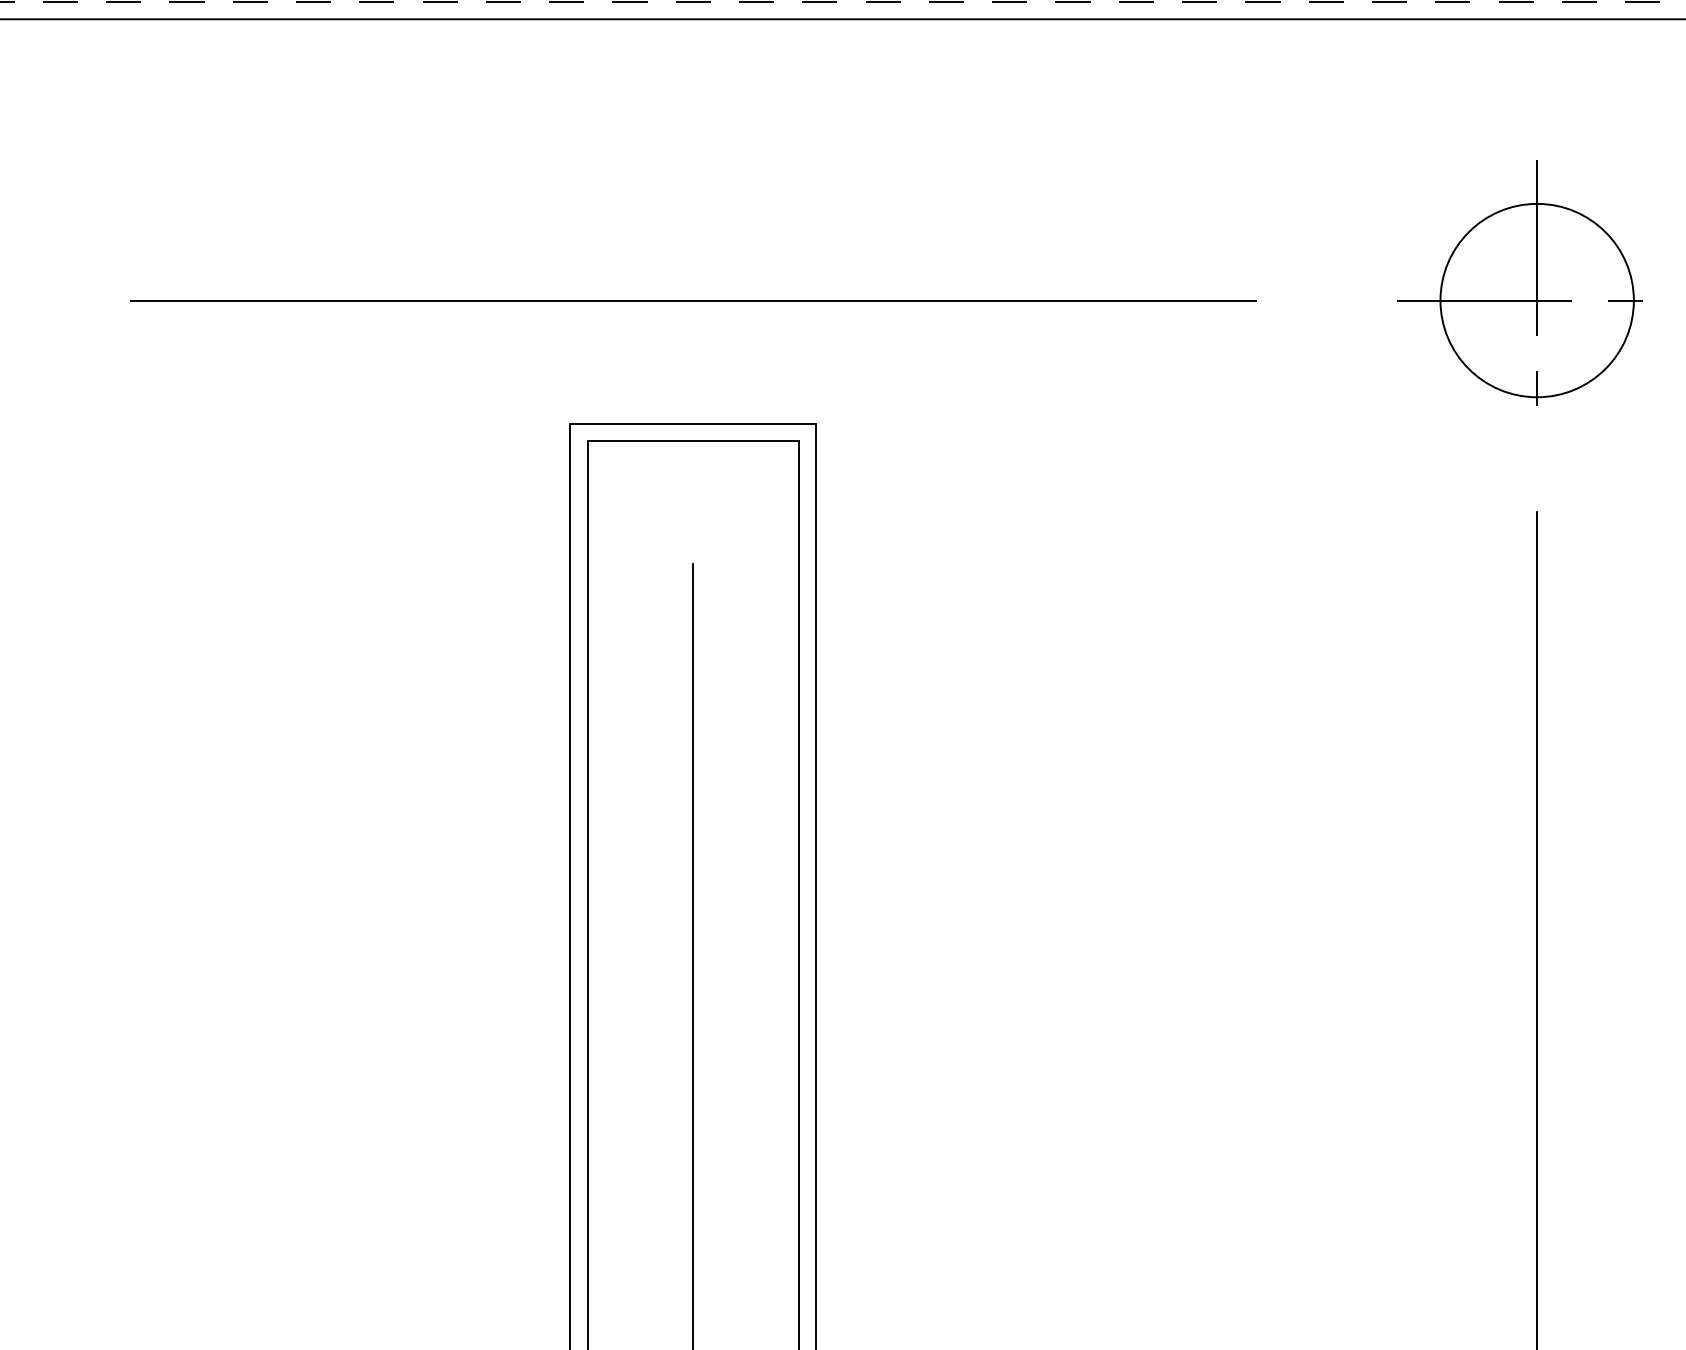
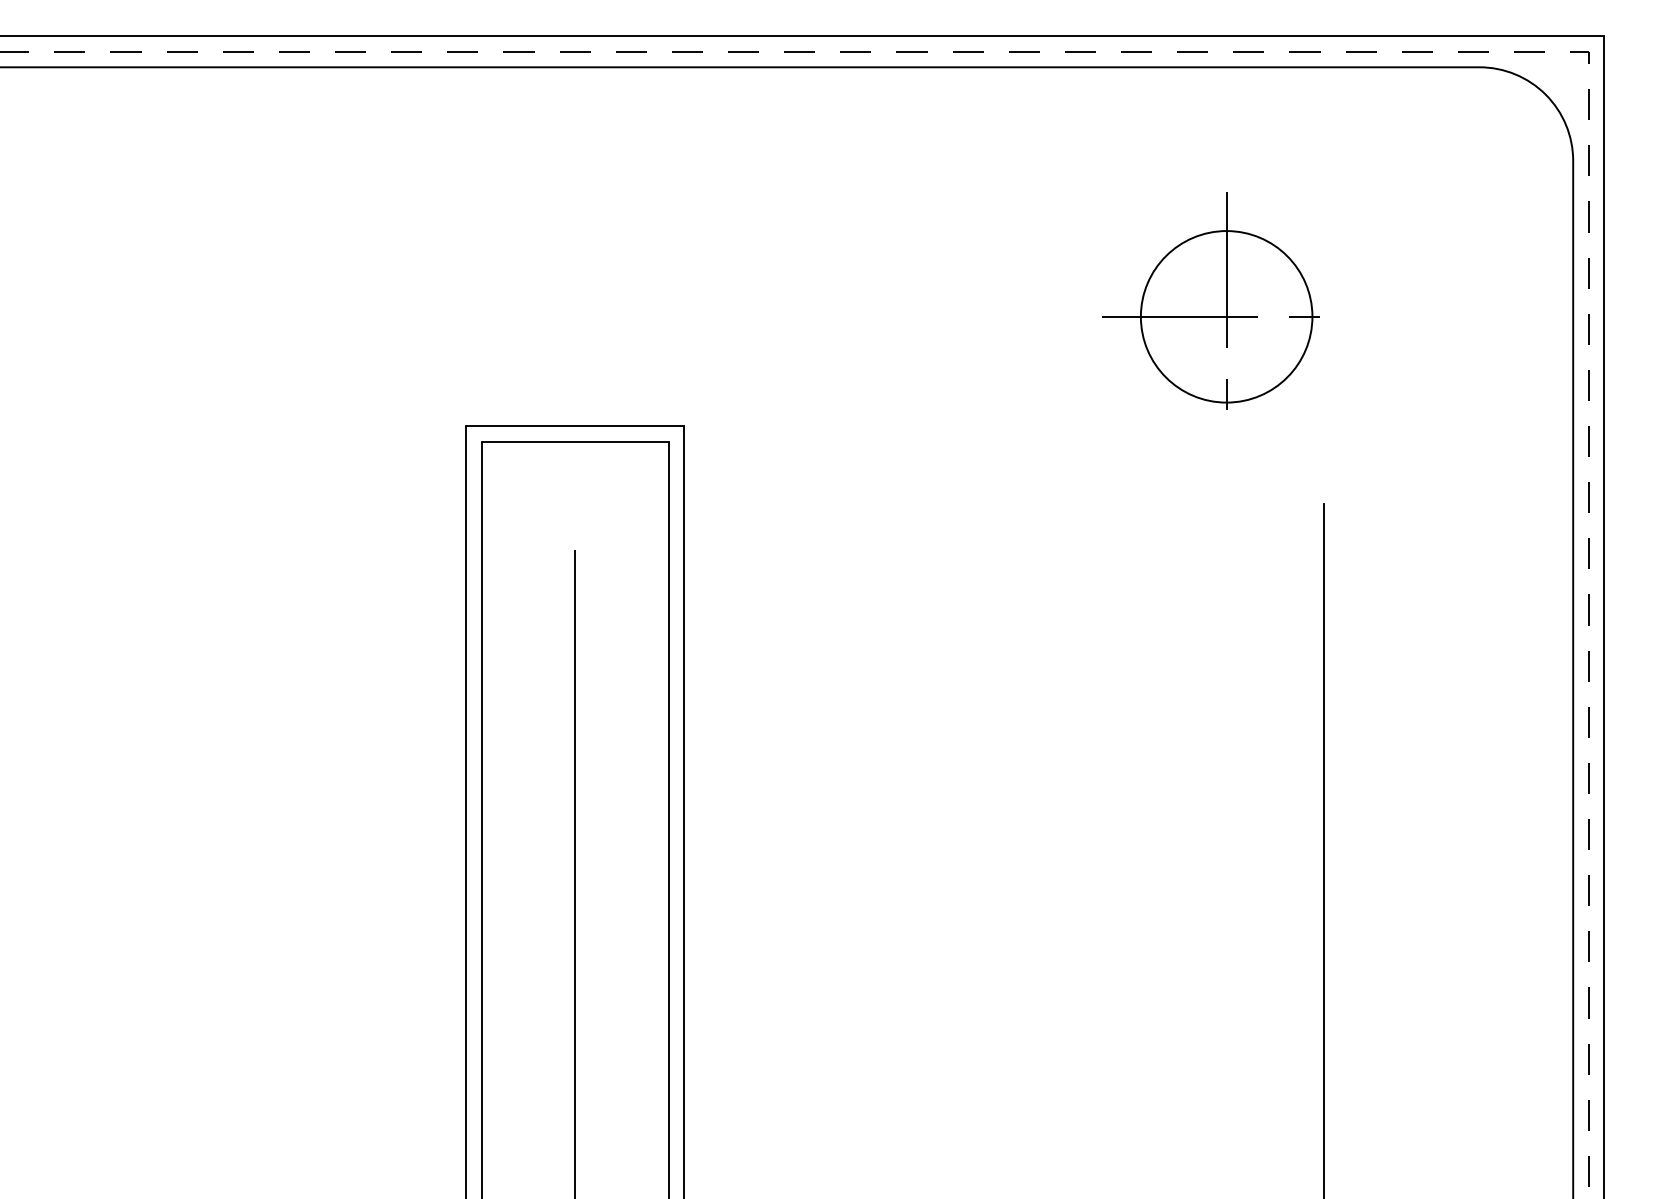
part: (1518, 282) -> (1210, 300), moved
line: (693, 300) -> (575, 316), removed

